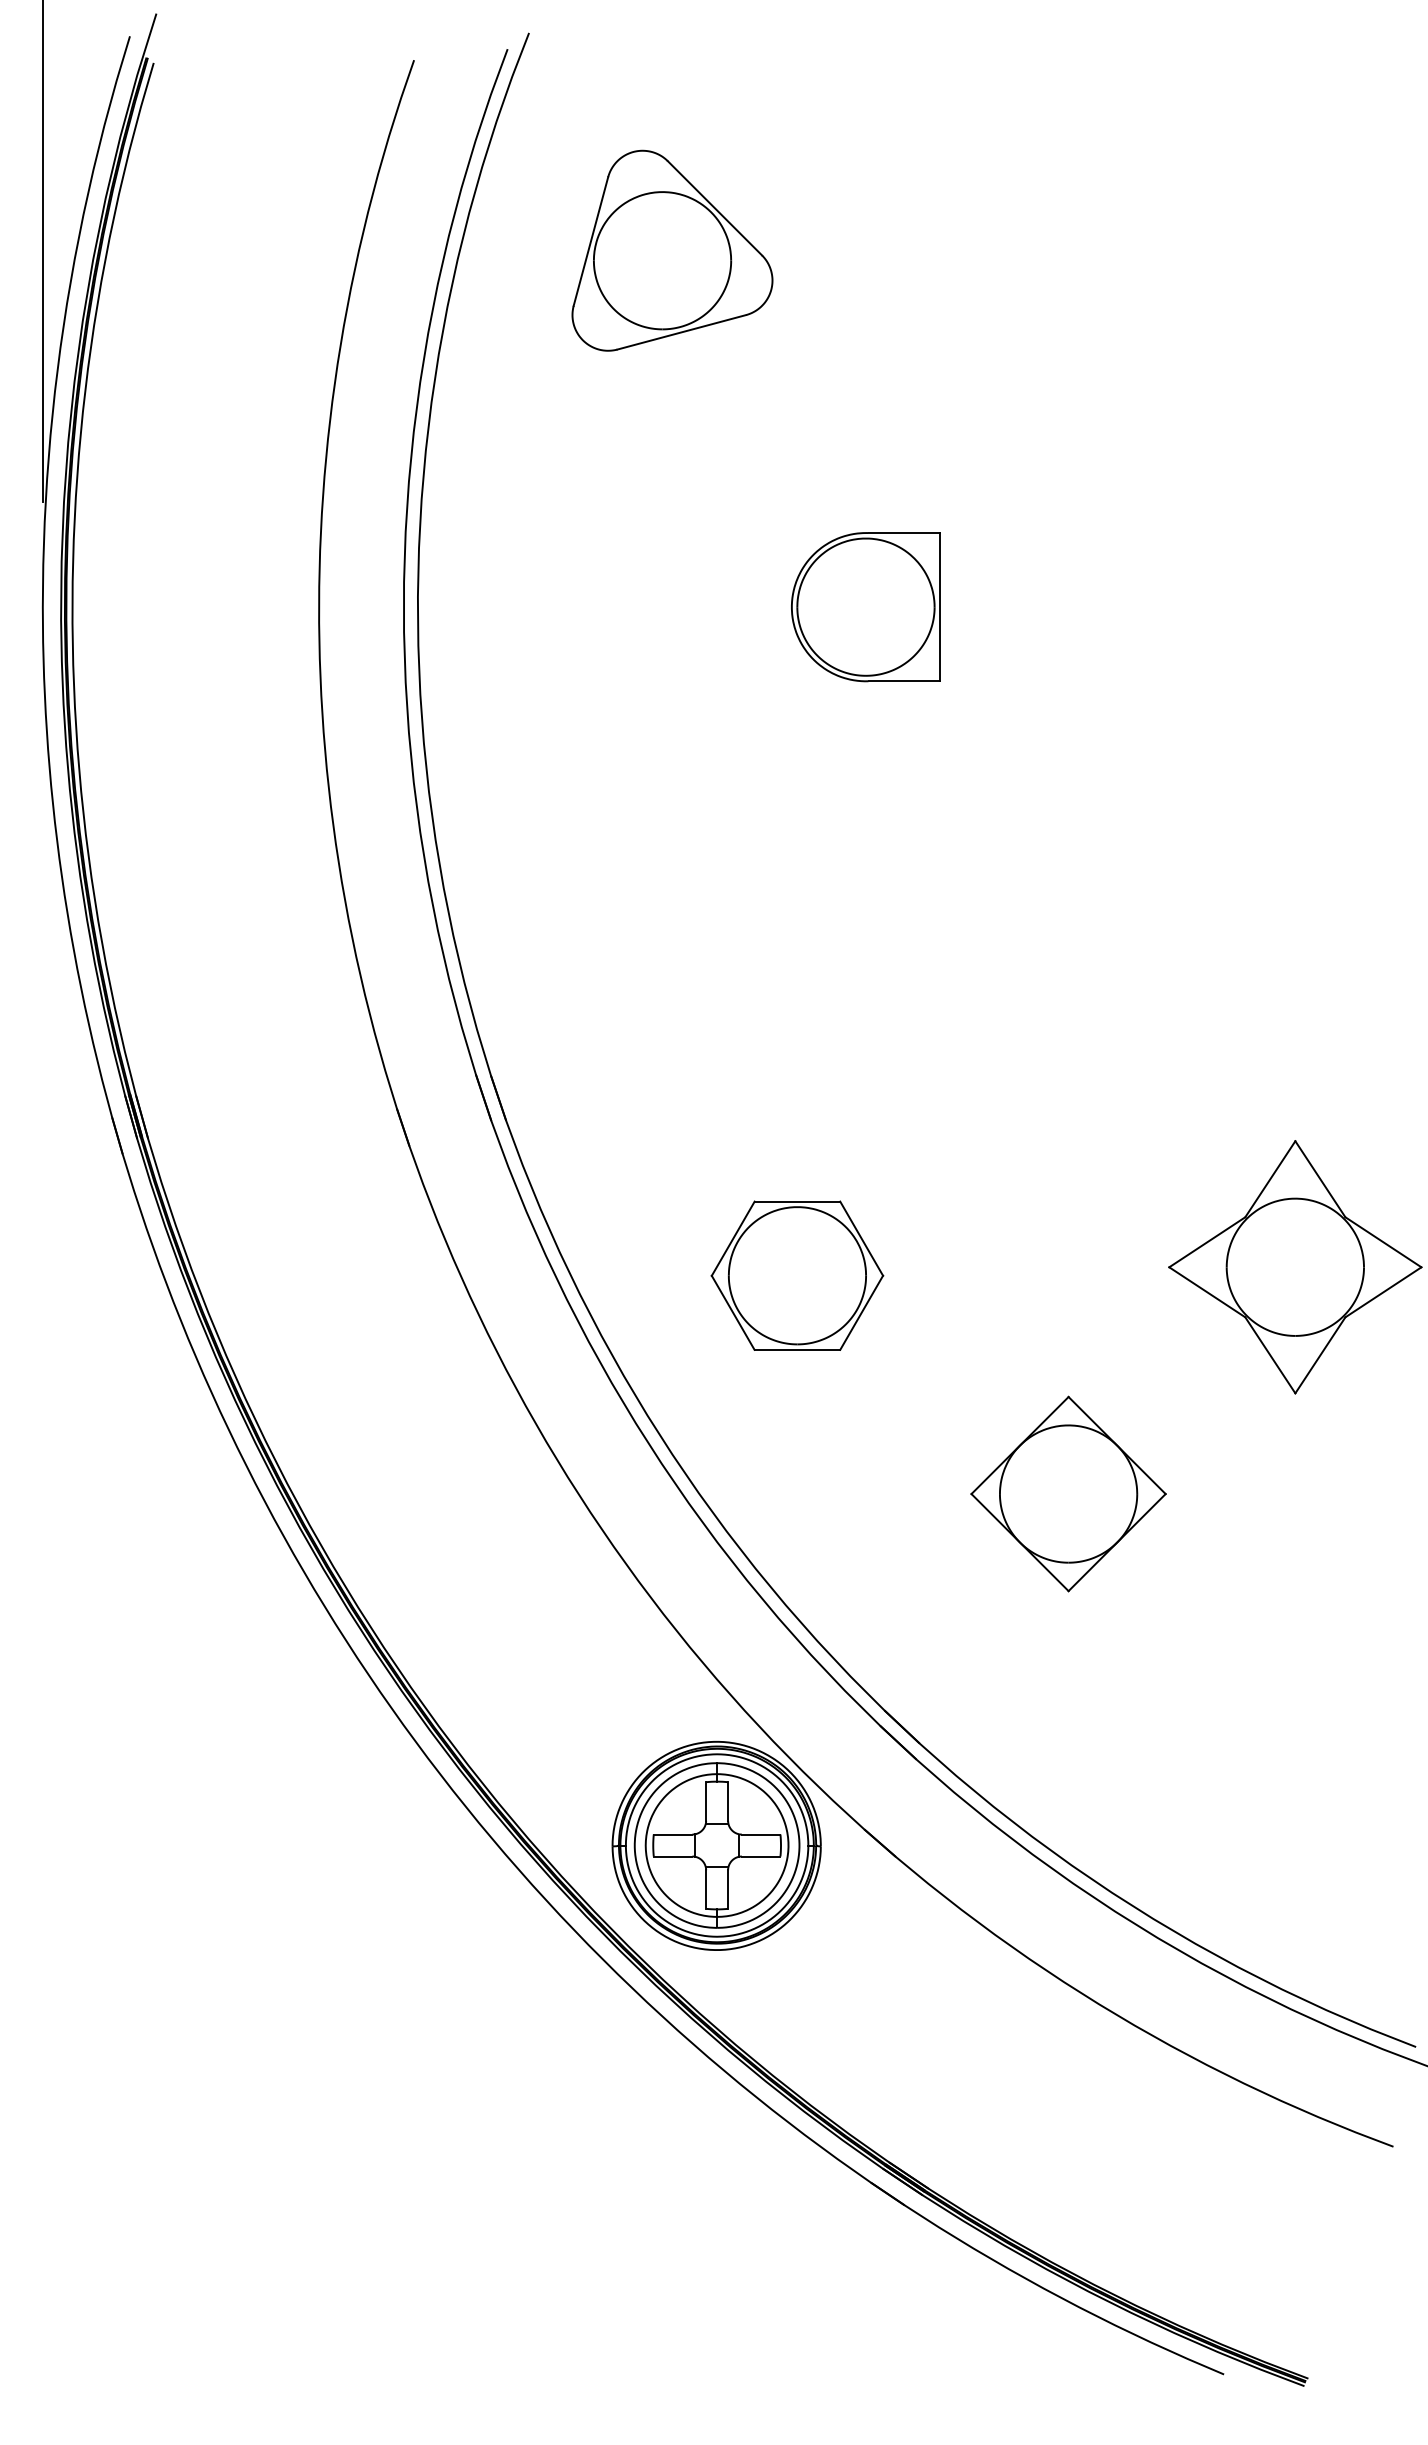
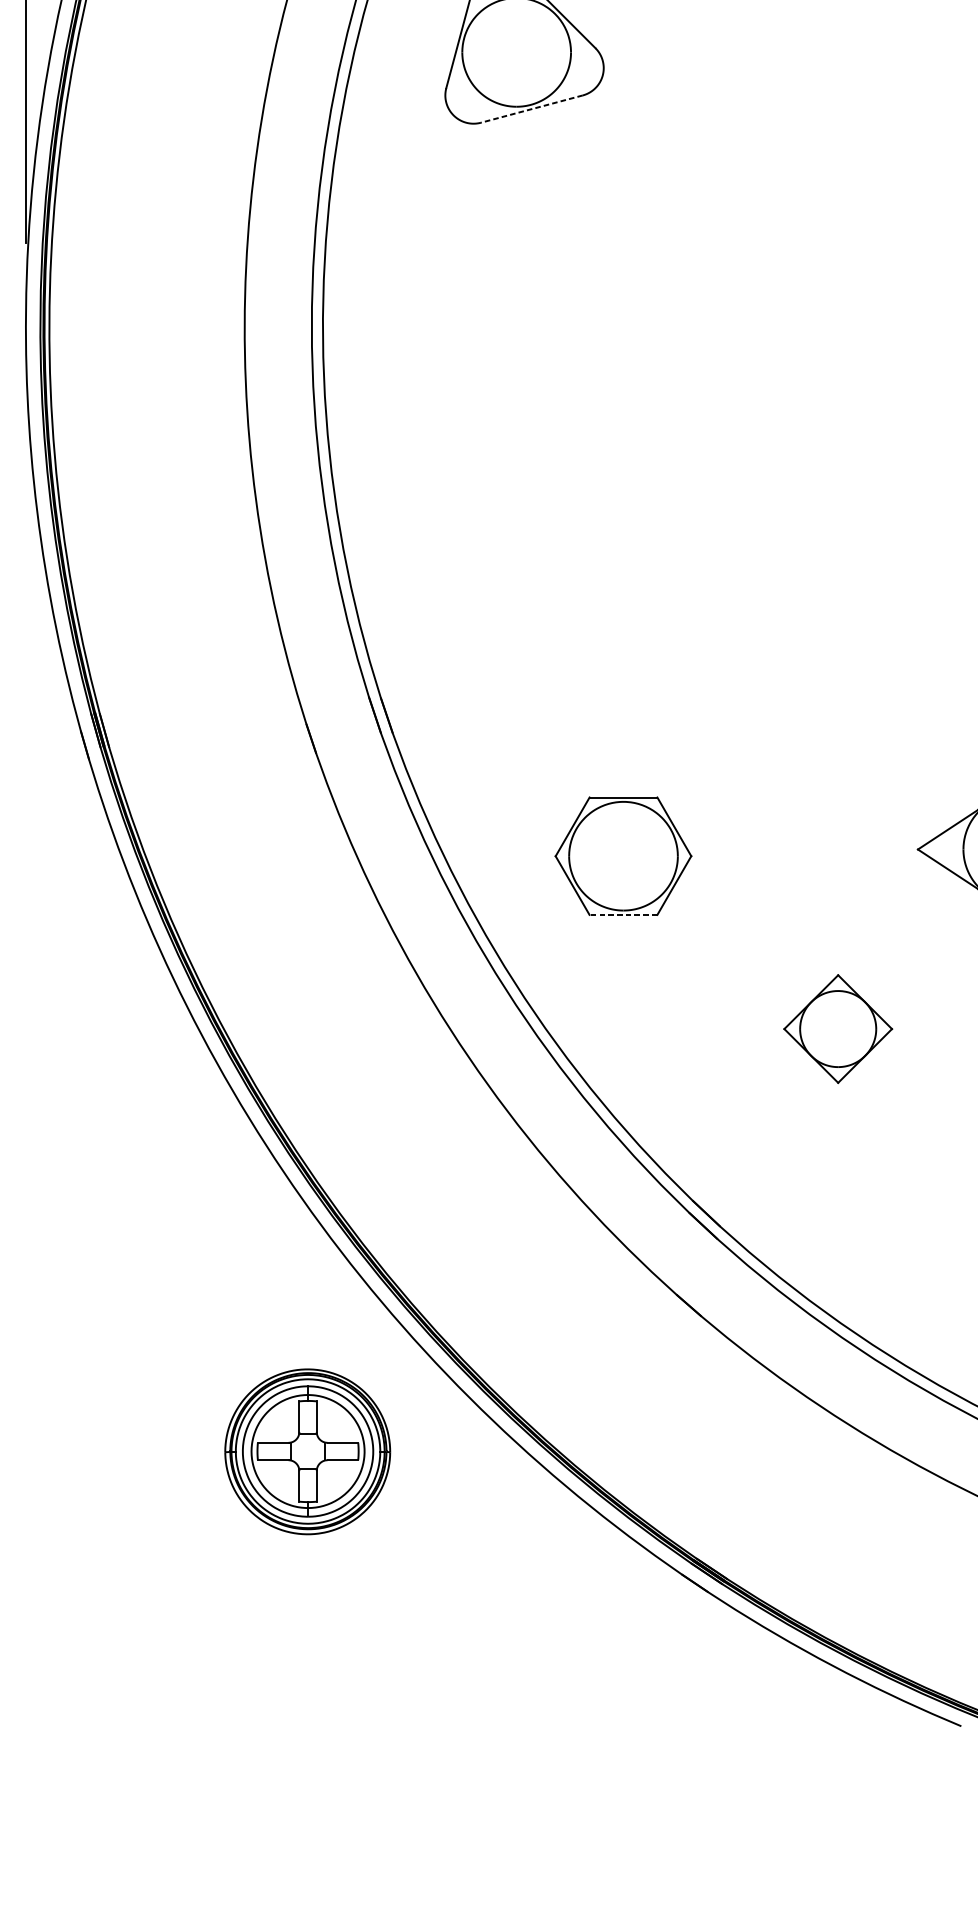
line: (681, 332) -> (531, 109), solid -> dashed
part: (865, 607) -> (677, 327), removed
line: (797, 1349) -> (623, 914), solid -> dashed
part: (1068, 1493) -> (838, 1028), size x0.7
part: (716, 1845) -> (307, 1451), moved

